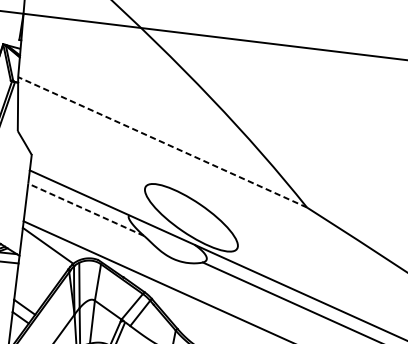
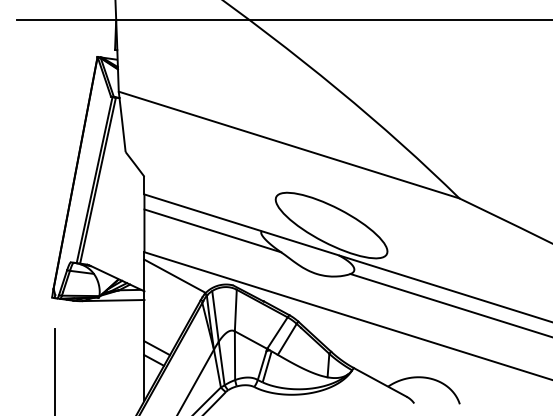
line: (162, 142) -> (289, 145), dashed -> solid
line: (85, 209) -> (212, 230), dashed -> solid

